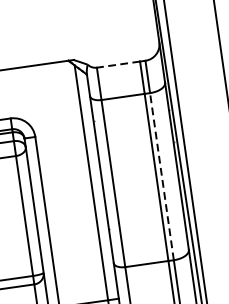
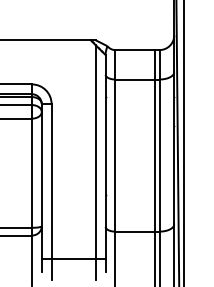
line: (118, 65) -> (134, 50), dashed -> solid
line: (161, 176) -> (159, 155), dashed -> solid

